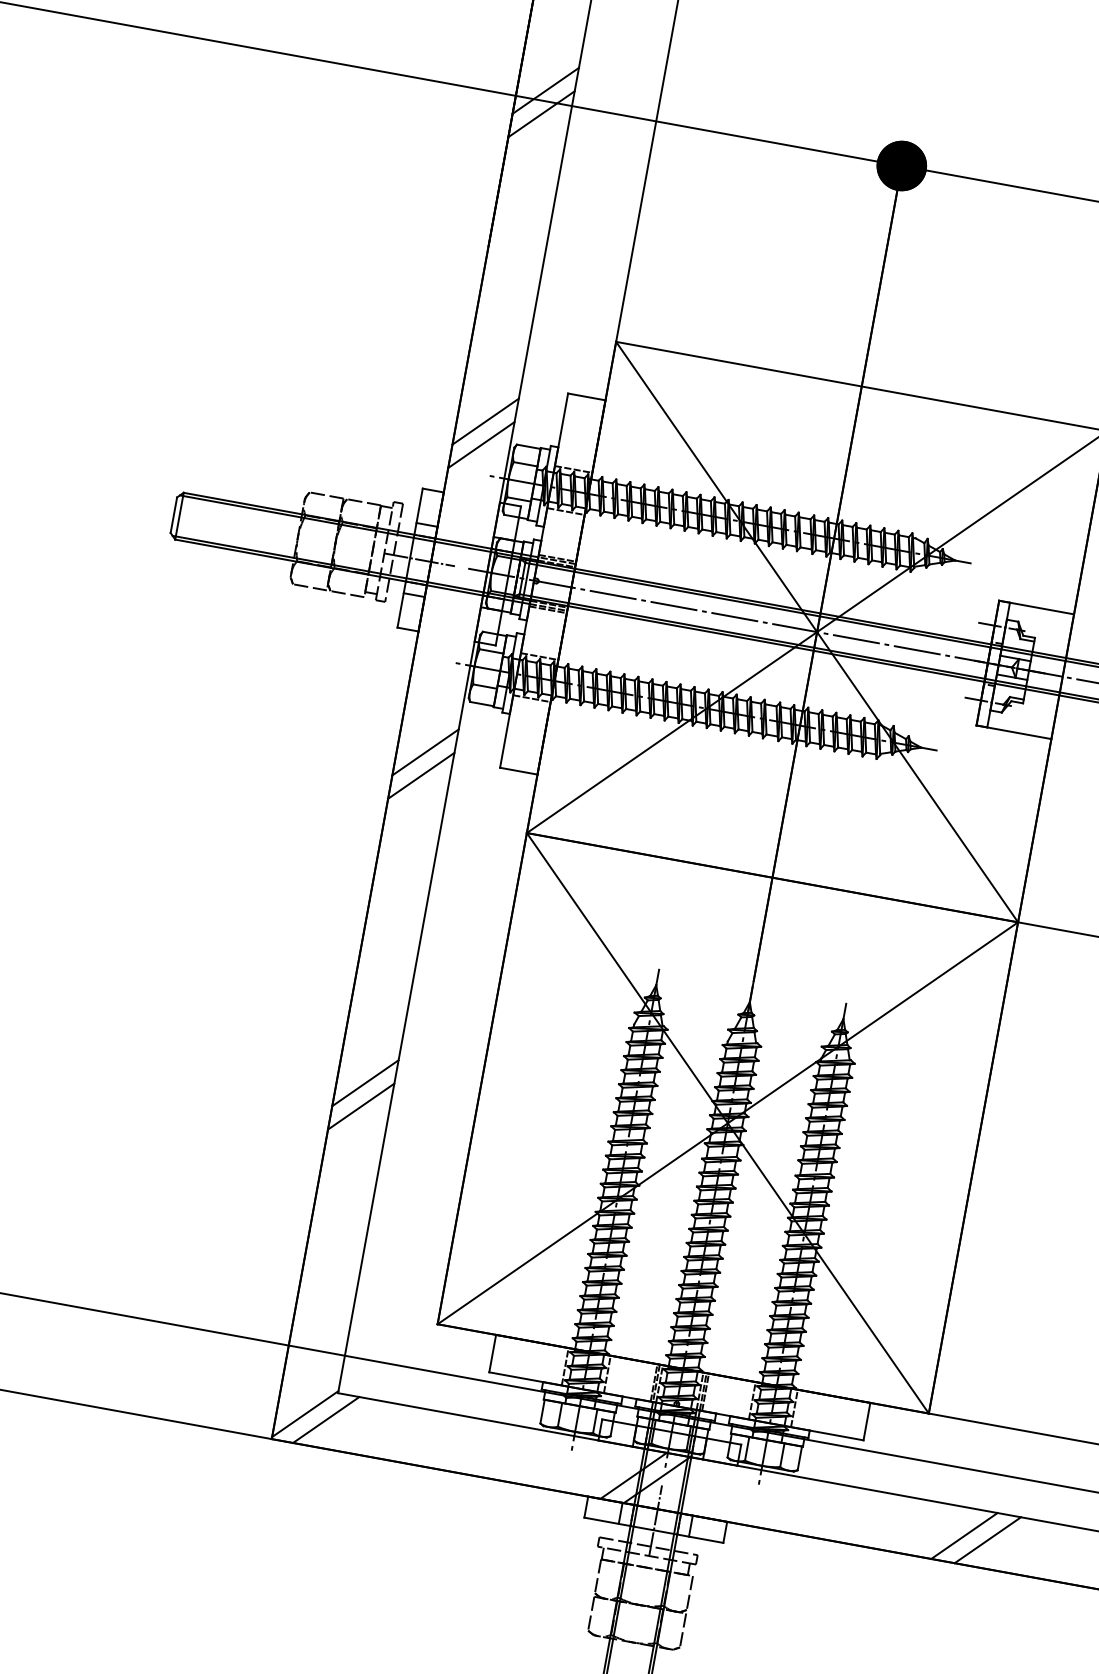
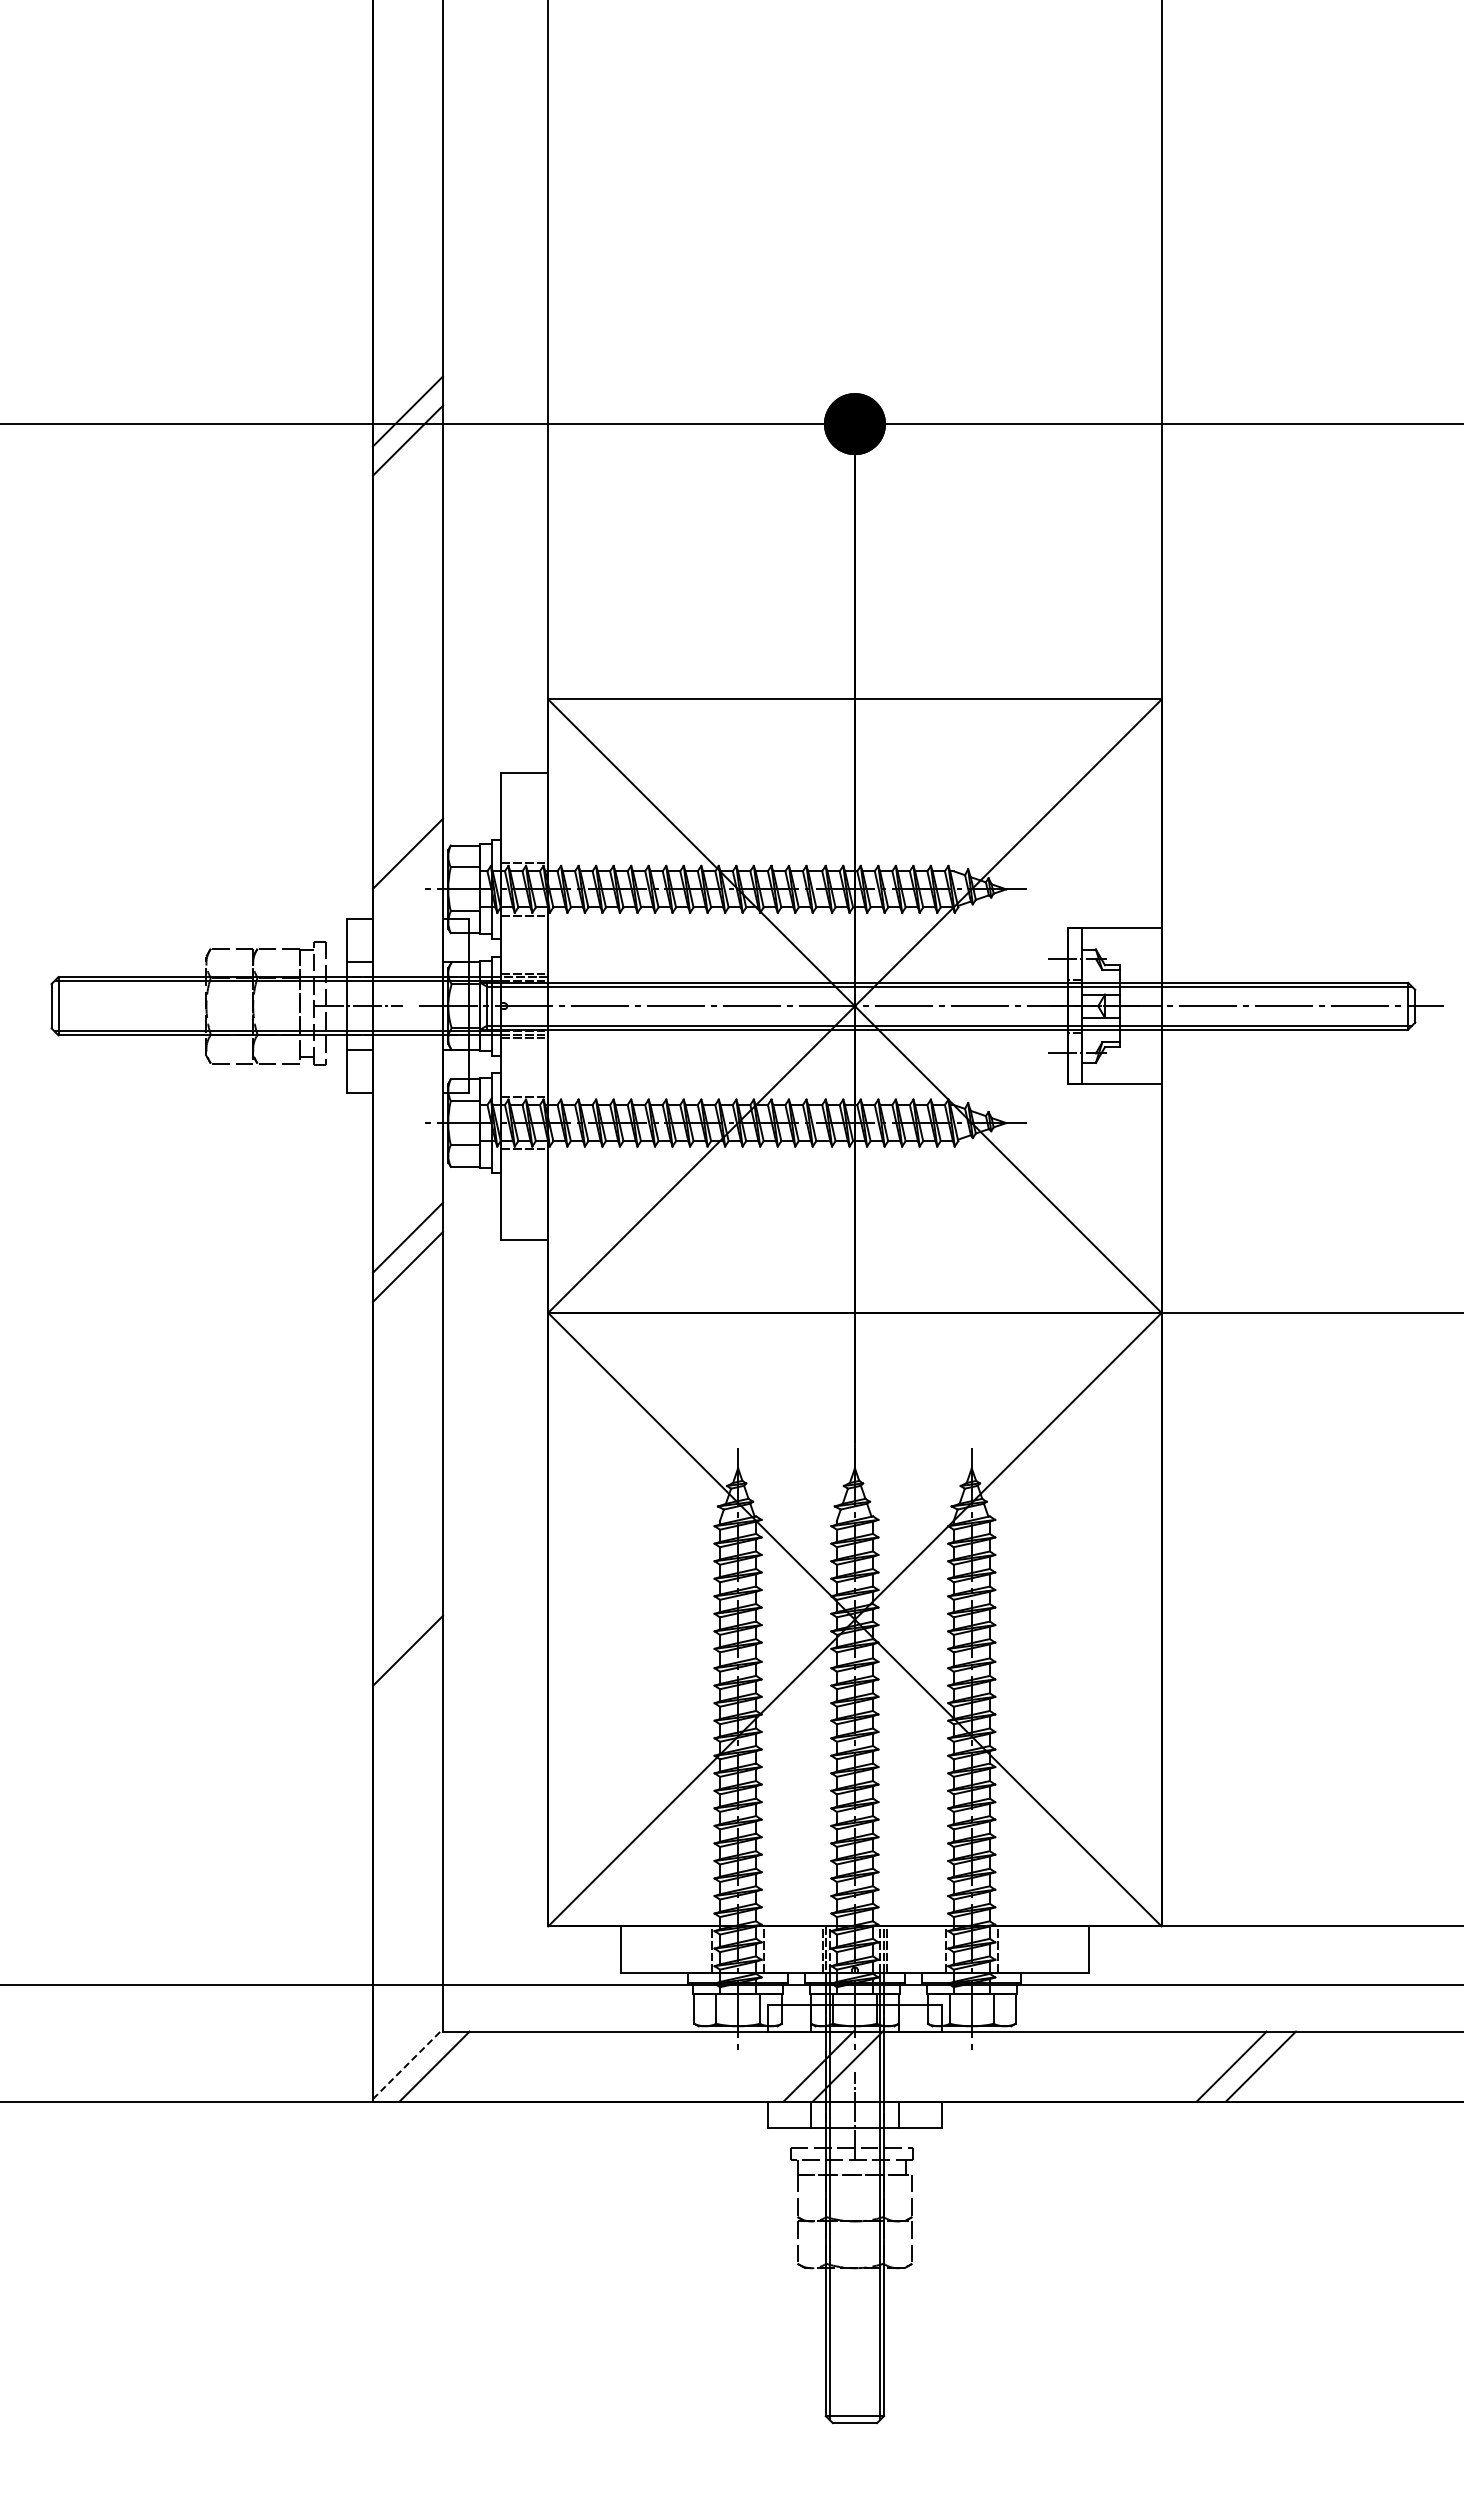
line: (485, 421) -> (407, 824), removed
line: (360, 1106) -> (407, 1680), removed
line: (304, 1414) -> (407, 2064), solid -> dashed

